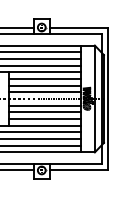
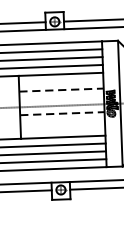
line: (45, 78) -> (61, 81), removed
line: (45, 85) -> (61, 89), solid -> dashed
line: (45, 92) -> (61, 98), removed
line: (45, 105) -> (62, 113), solid -> dashed
line: (45, 112) -> (62, 121), removed
line: (45, 119) -> (63, 129), removed

